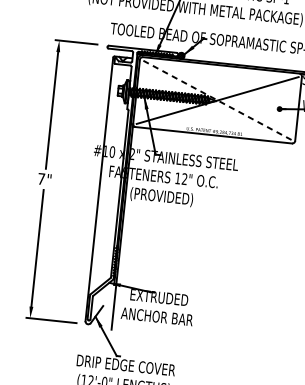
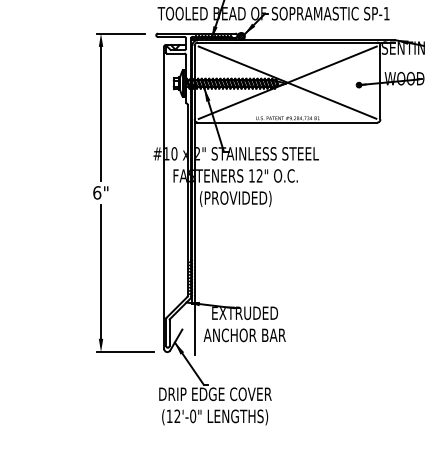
line: (217, 100) -> (287, 82), dashed -> solid
text: (41, 178) -> (97, 192), 7" -> 6"

